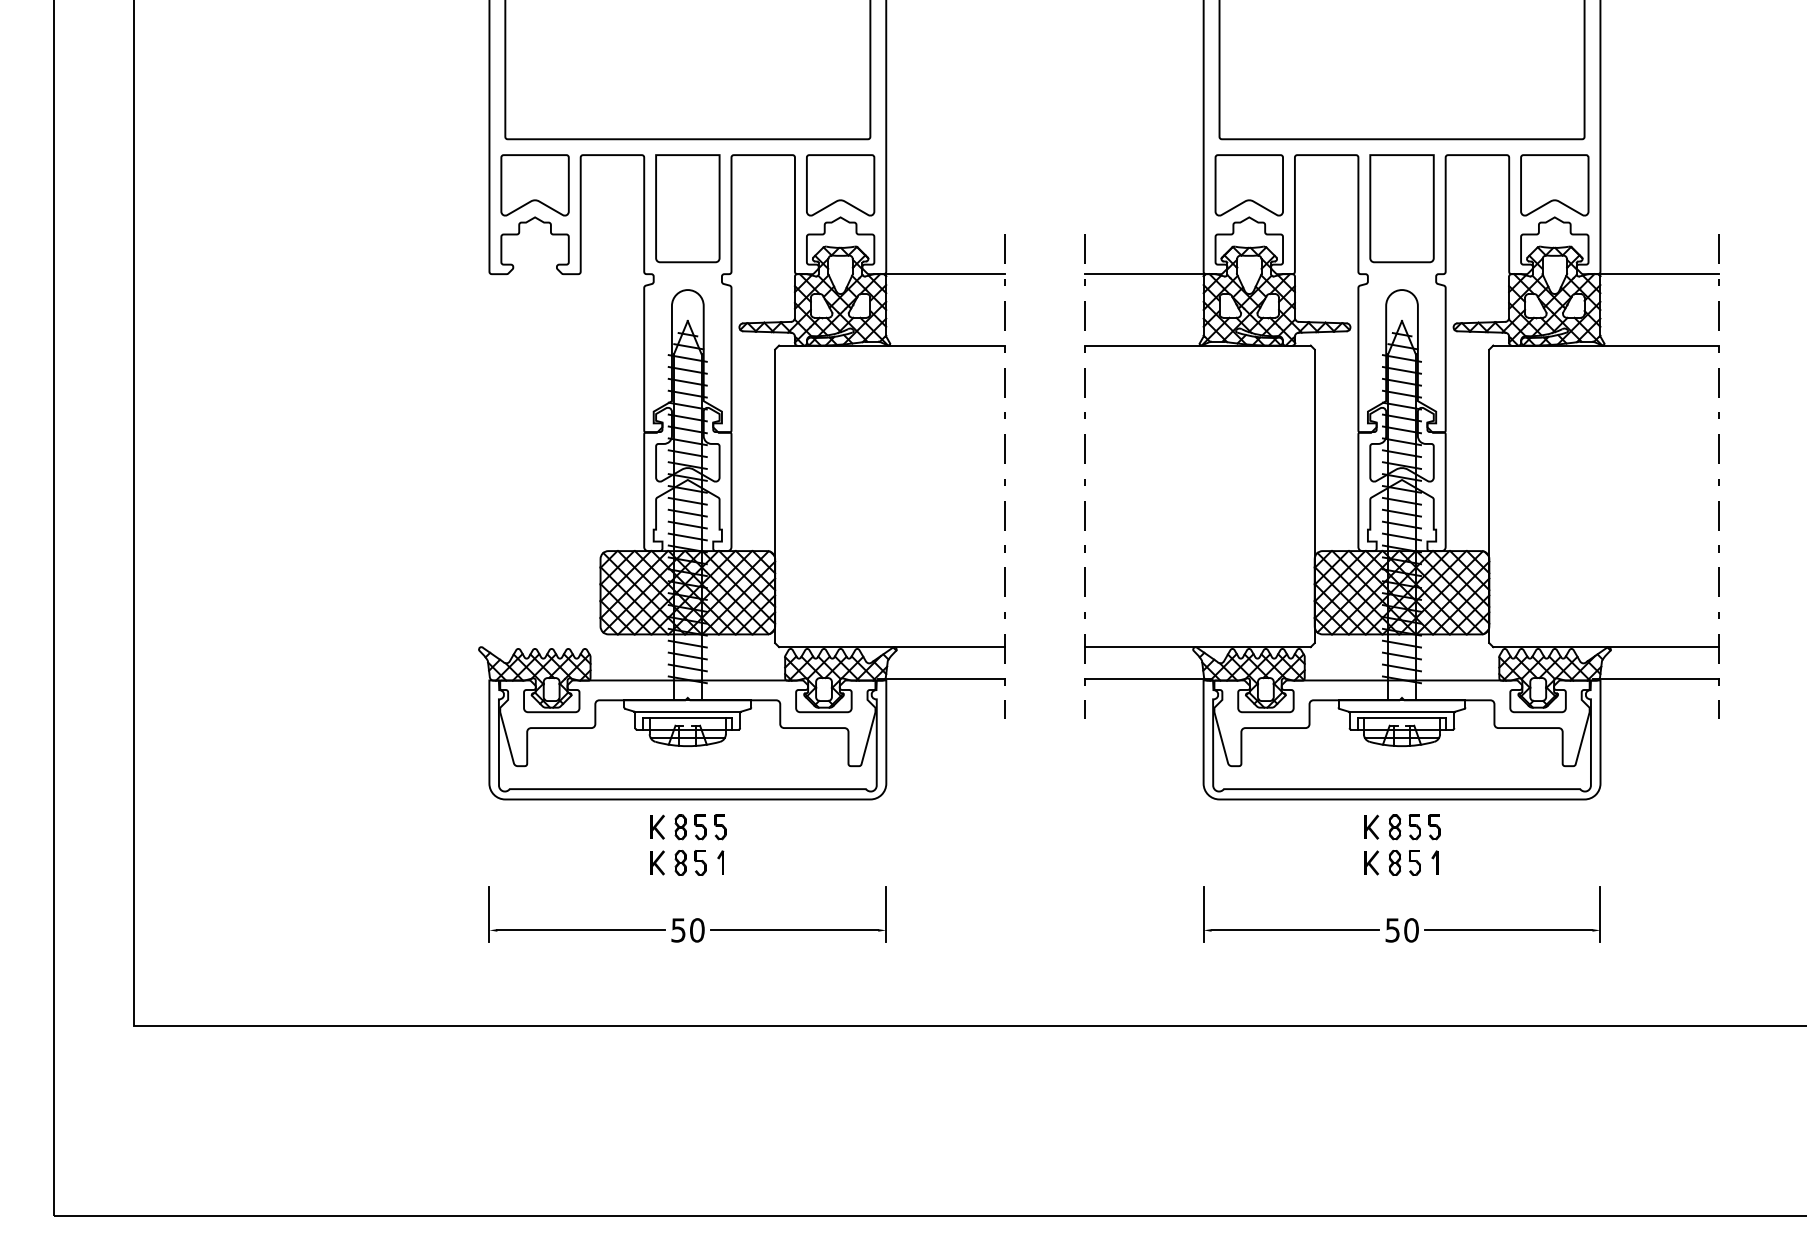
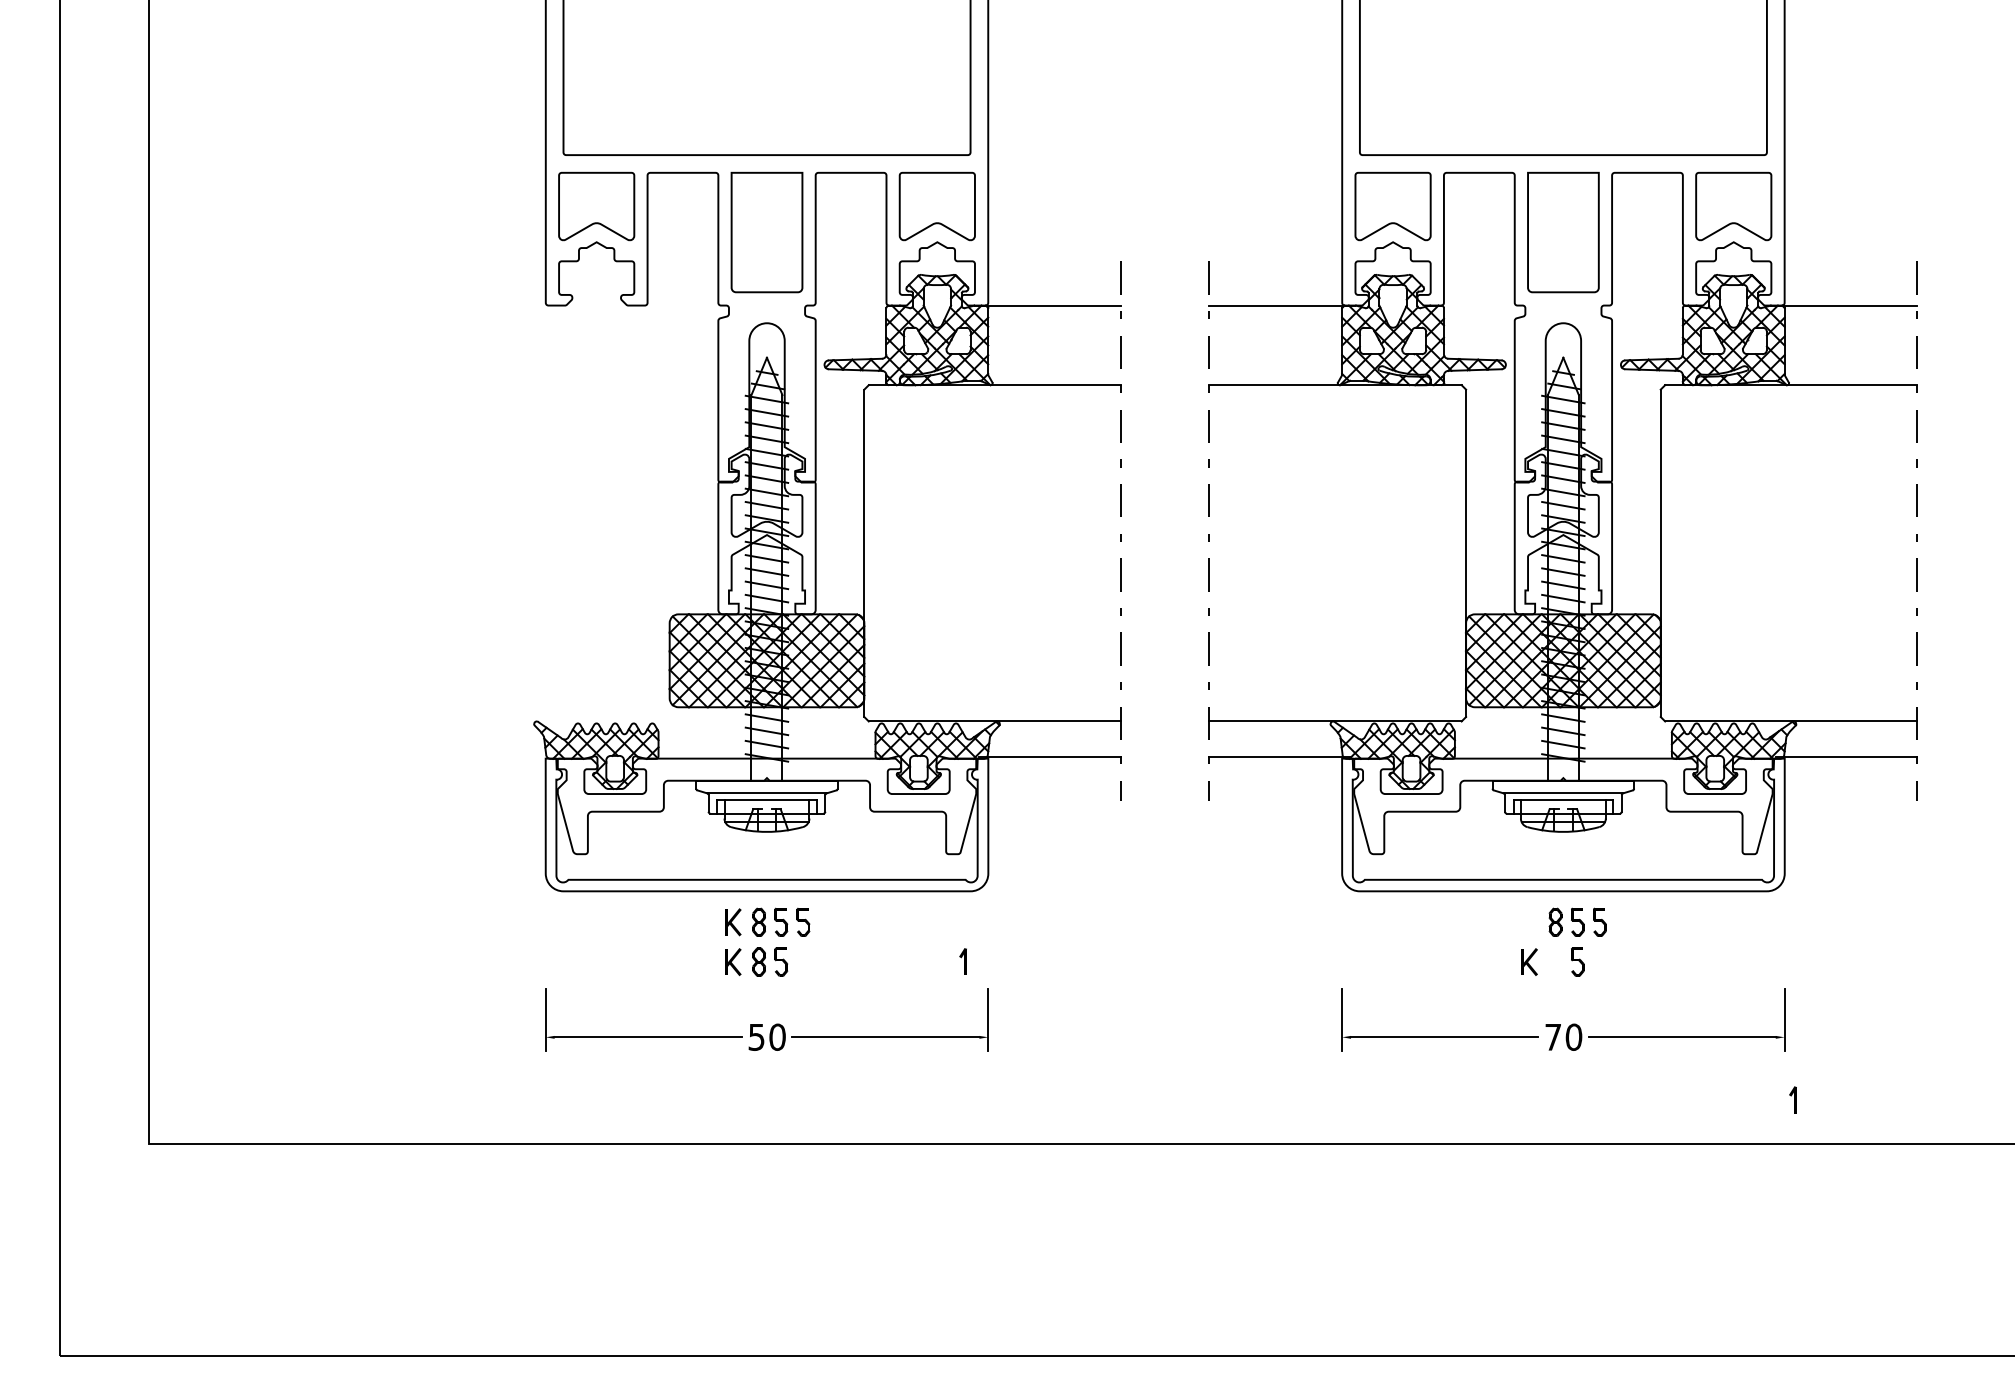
part: (1371, 826) -> (1529, 921), removed
part: (720, 862) -> (962, 961), moved
part: (1395, 862) -> (1556, 961), removed
part: (1434, 862) -> (1792, 1099), moved
text: (1392, 930) -> (1552, 1037), 50 -> 70

